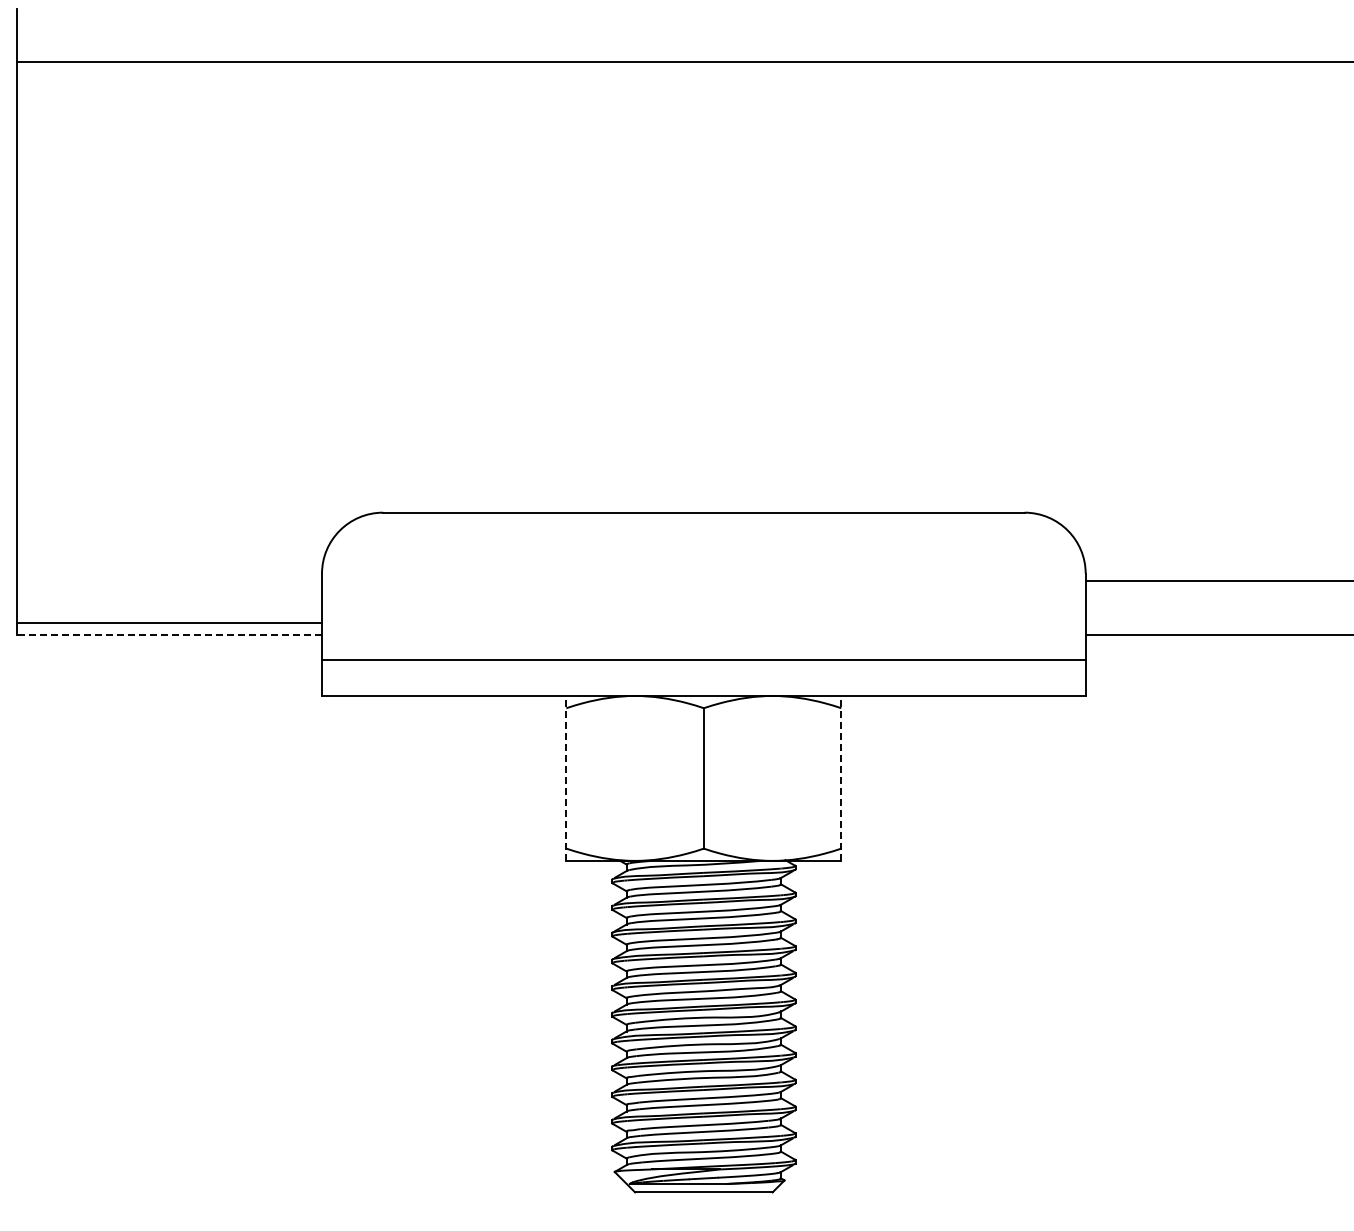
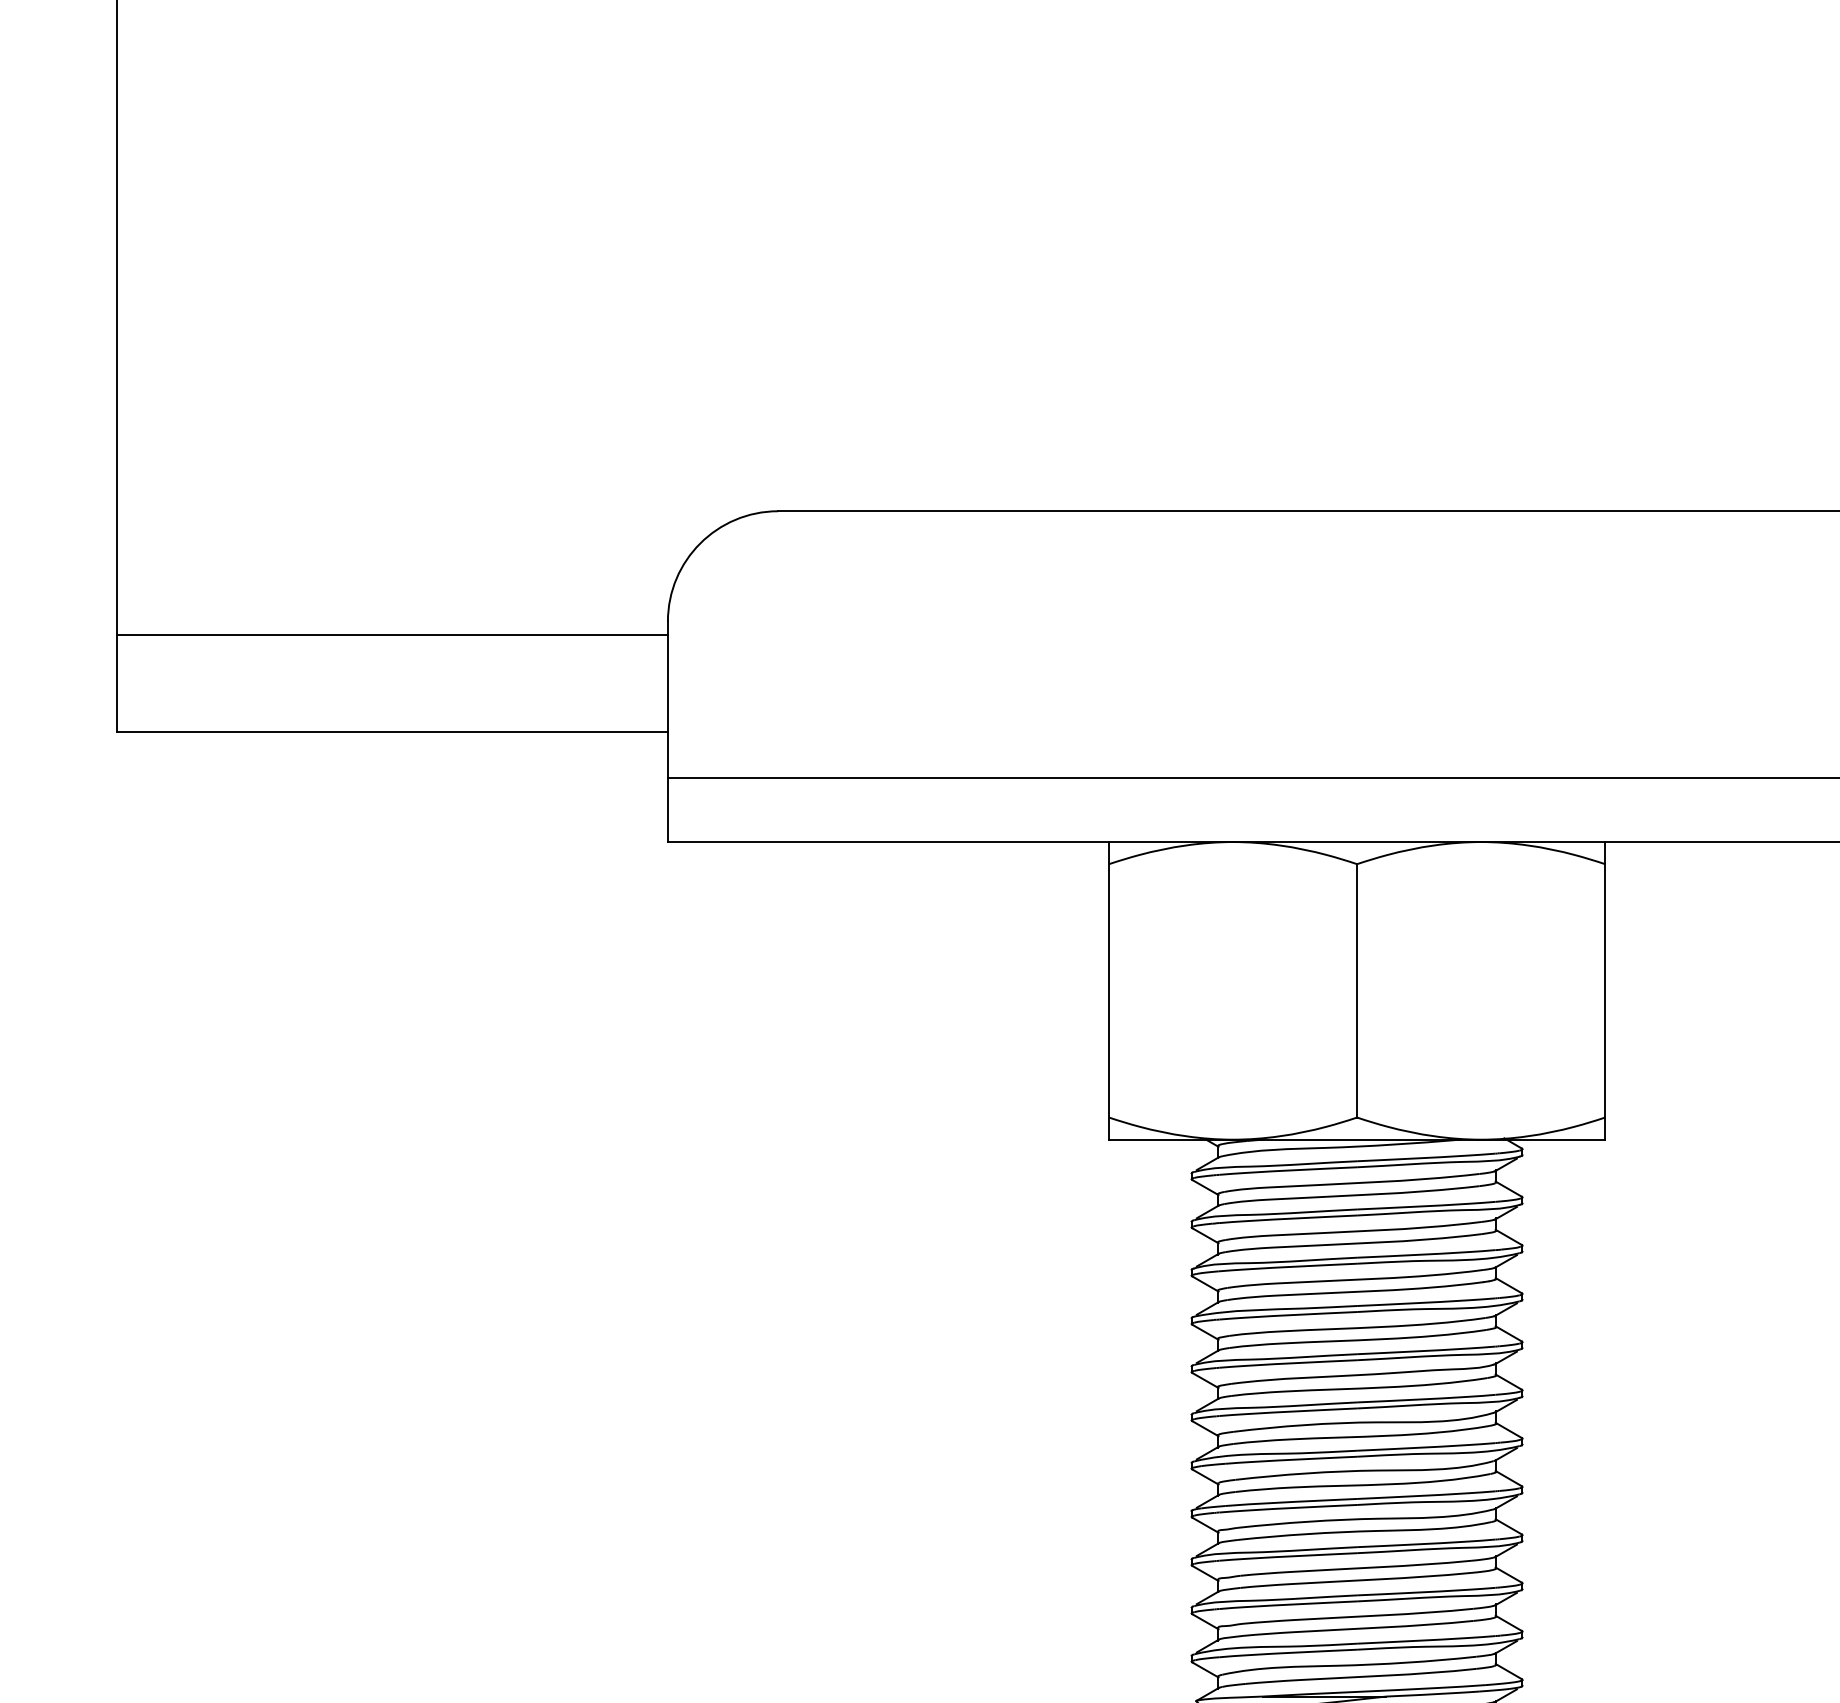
line: (169, 623) -> (392, 635), moved
line: (169, 634) -> (392, 731), dashed -> solid
line: (566, 777) -> (1109, 989), dashed -> solid
line: (841, 777) -> (1605, 989), dashed -> solid

